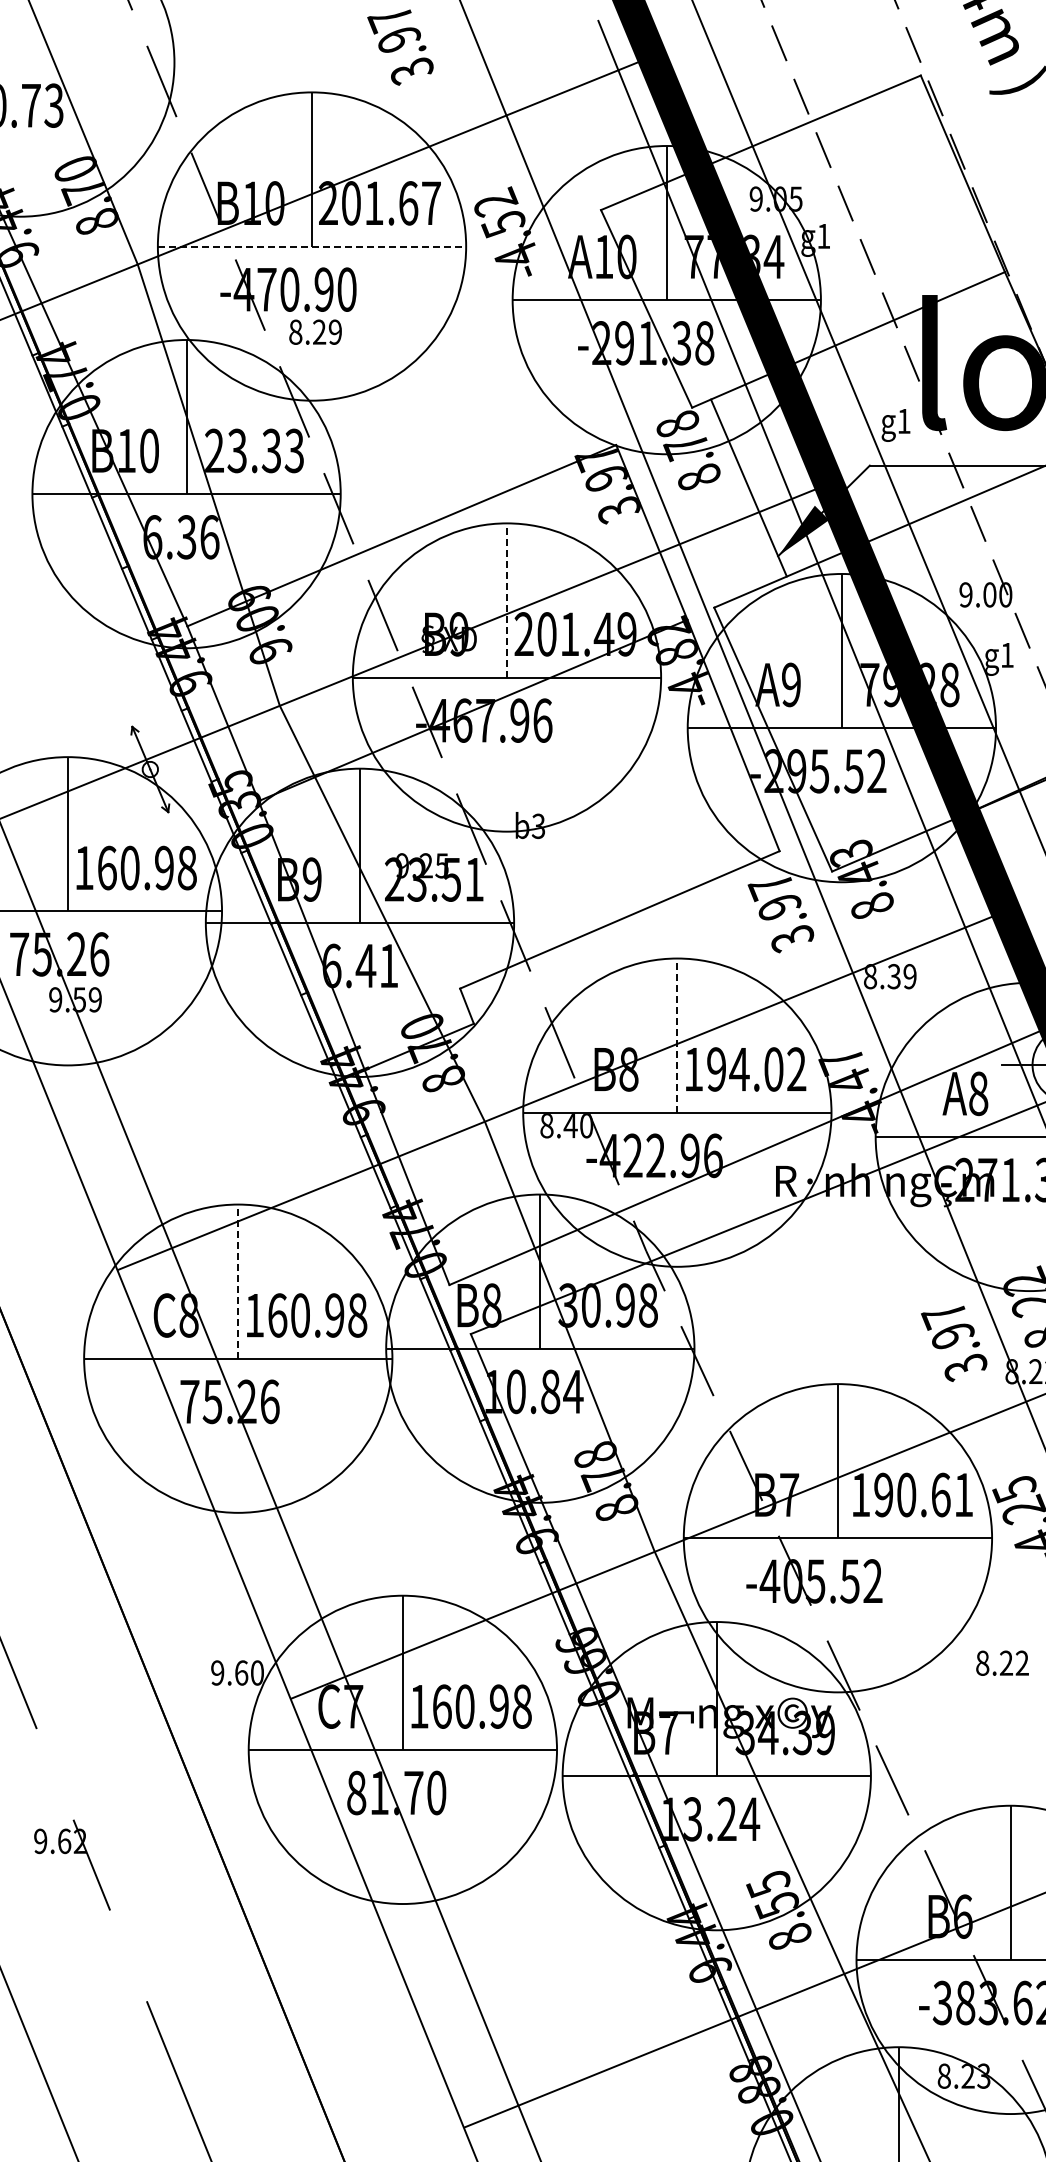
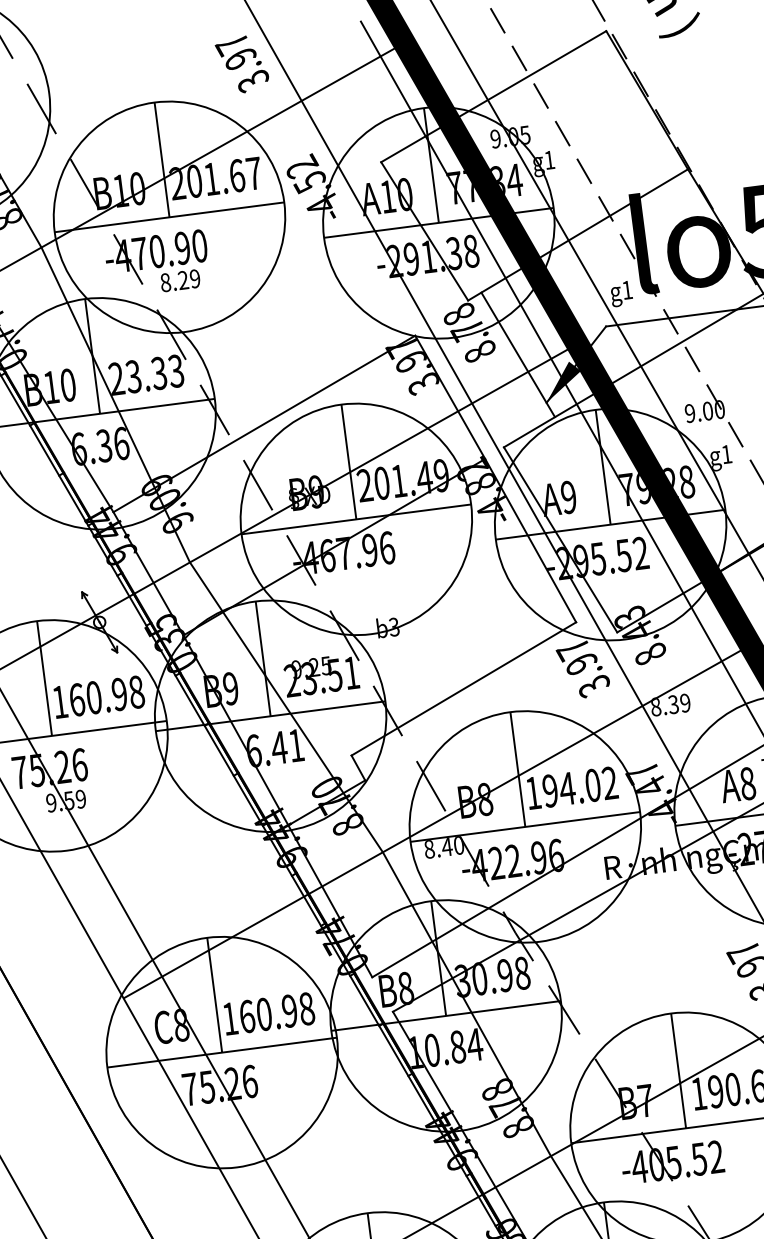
text: (400, 47) -> (242, 64), moved
line: (312, 246) -> (169, 217), dashed -> solid
line: (506, 599) -> (348, 461), dashed -> solid
line: (677, 1035) -> (517, 769), dashed -> solid
line: (238, 1281) -> (214, 995), dashed -> solid

